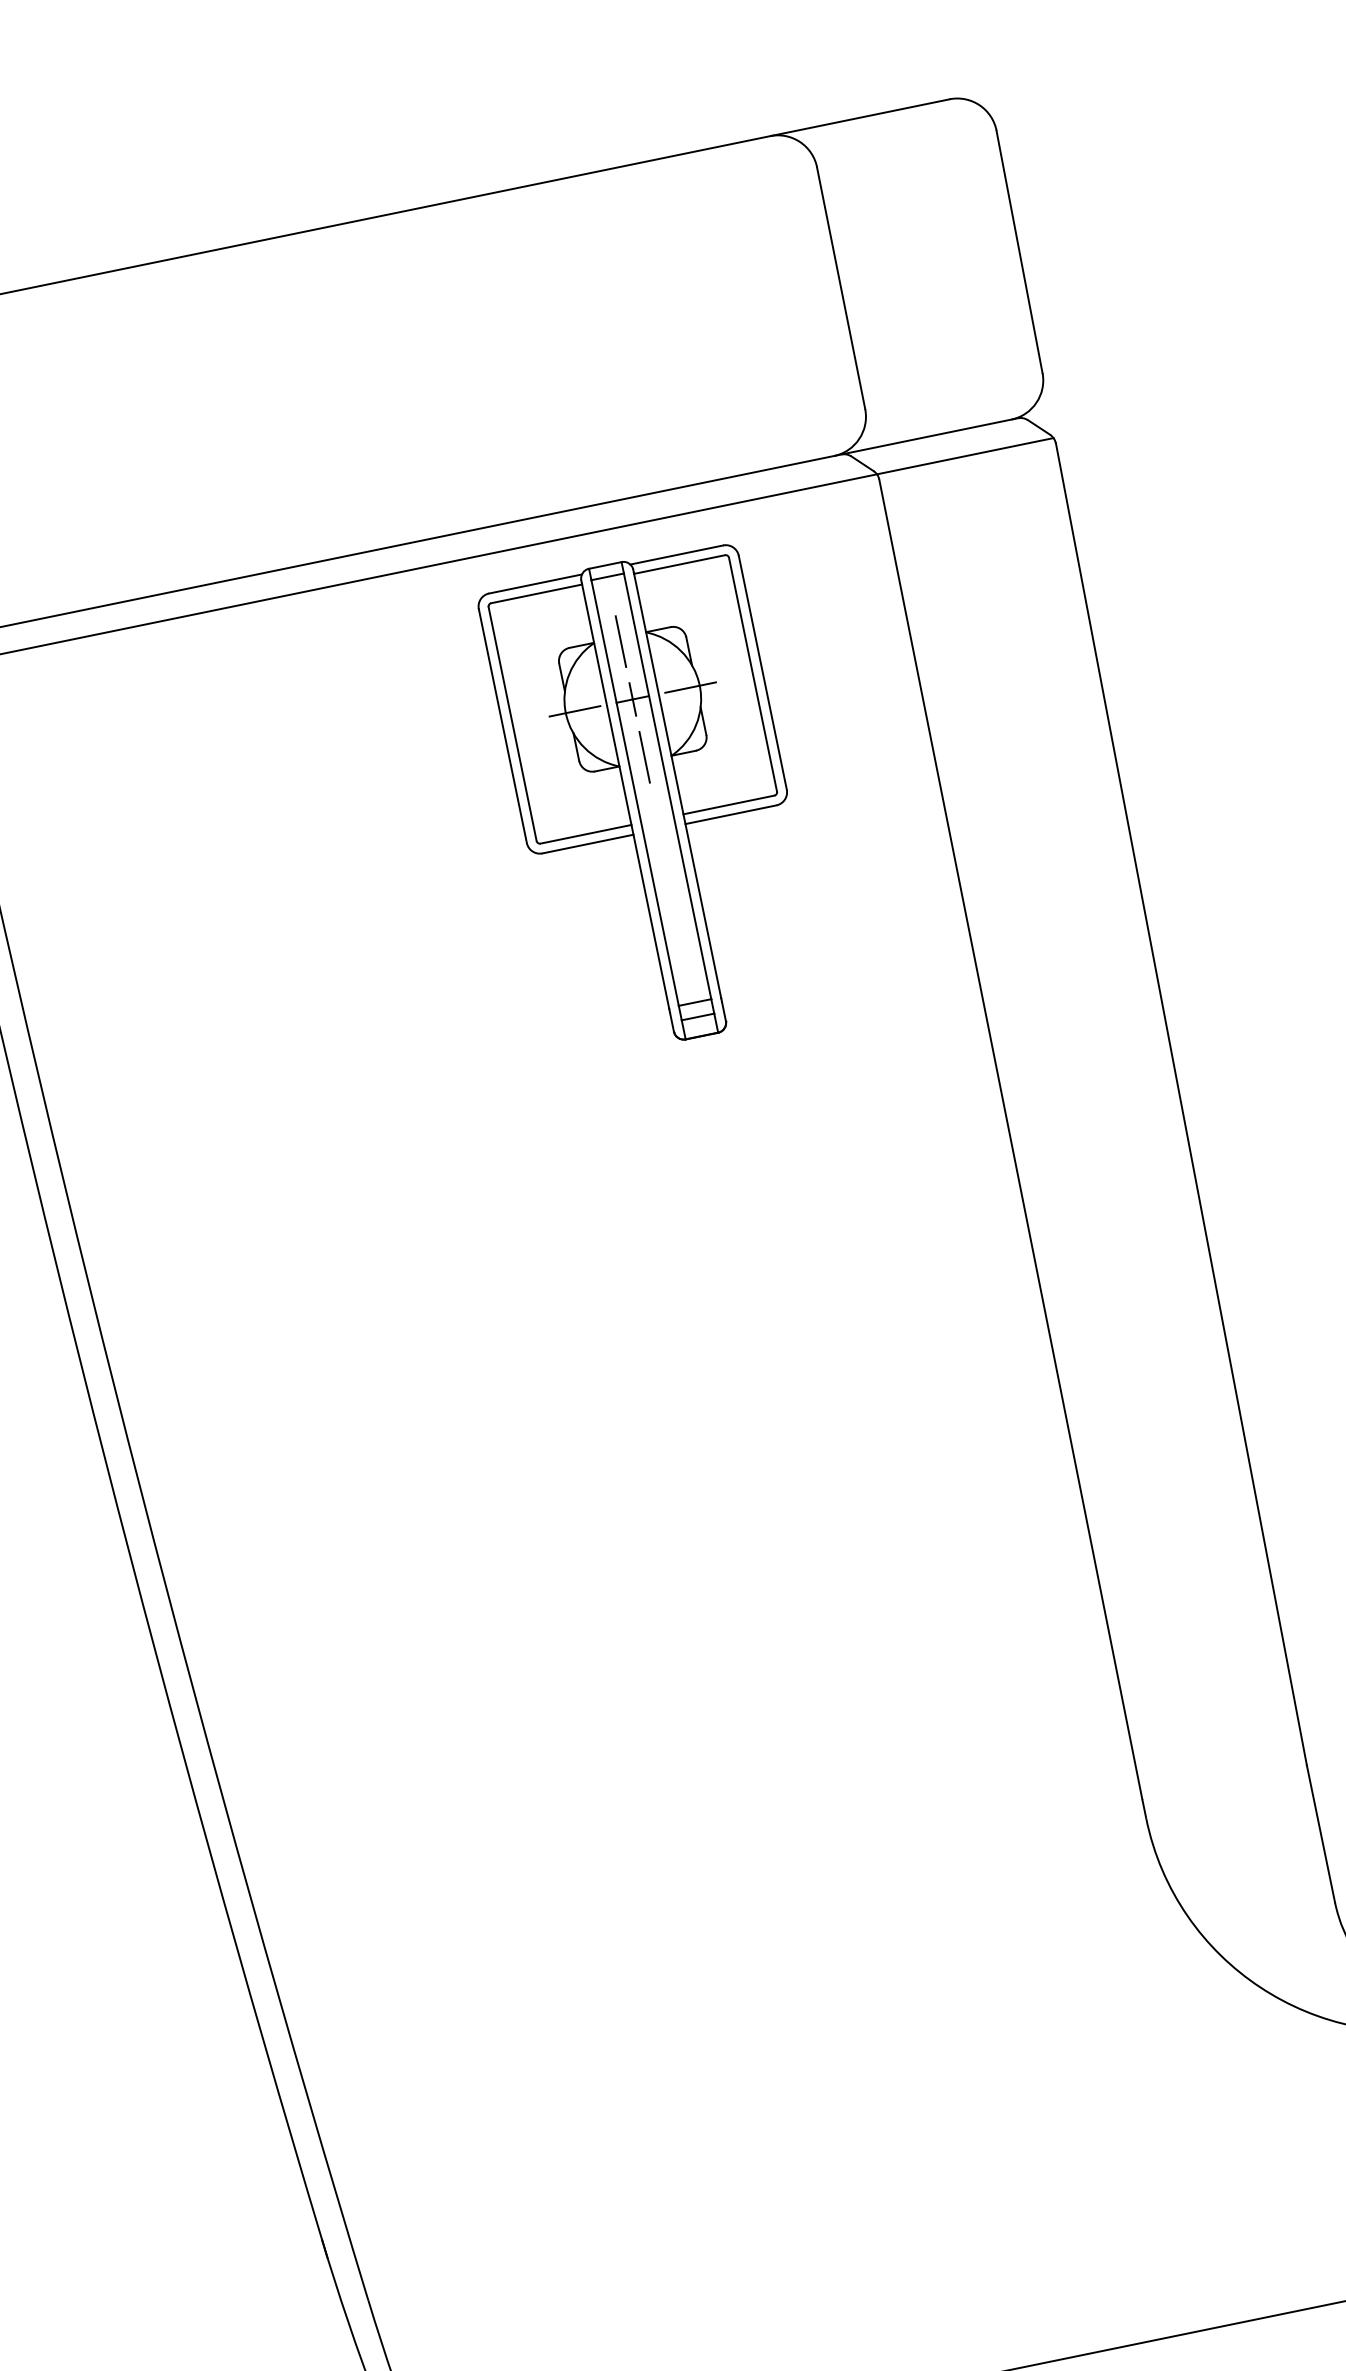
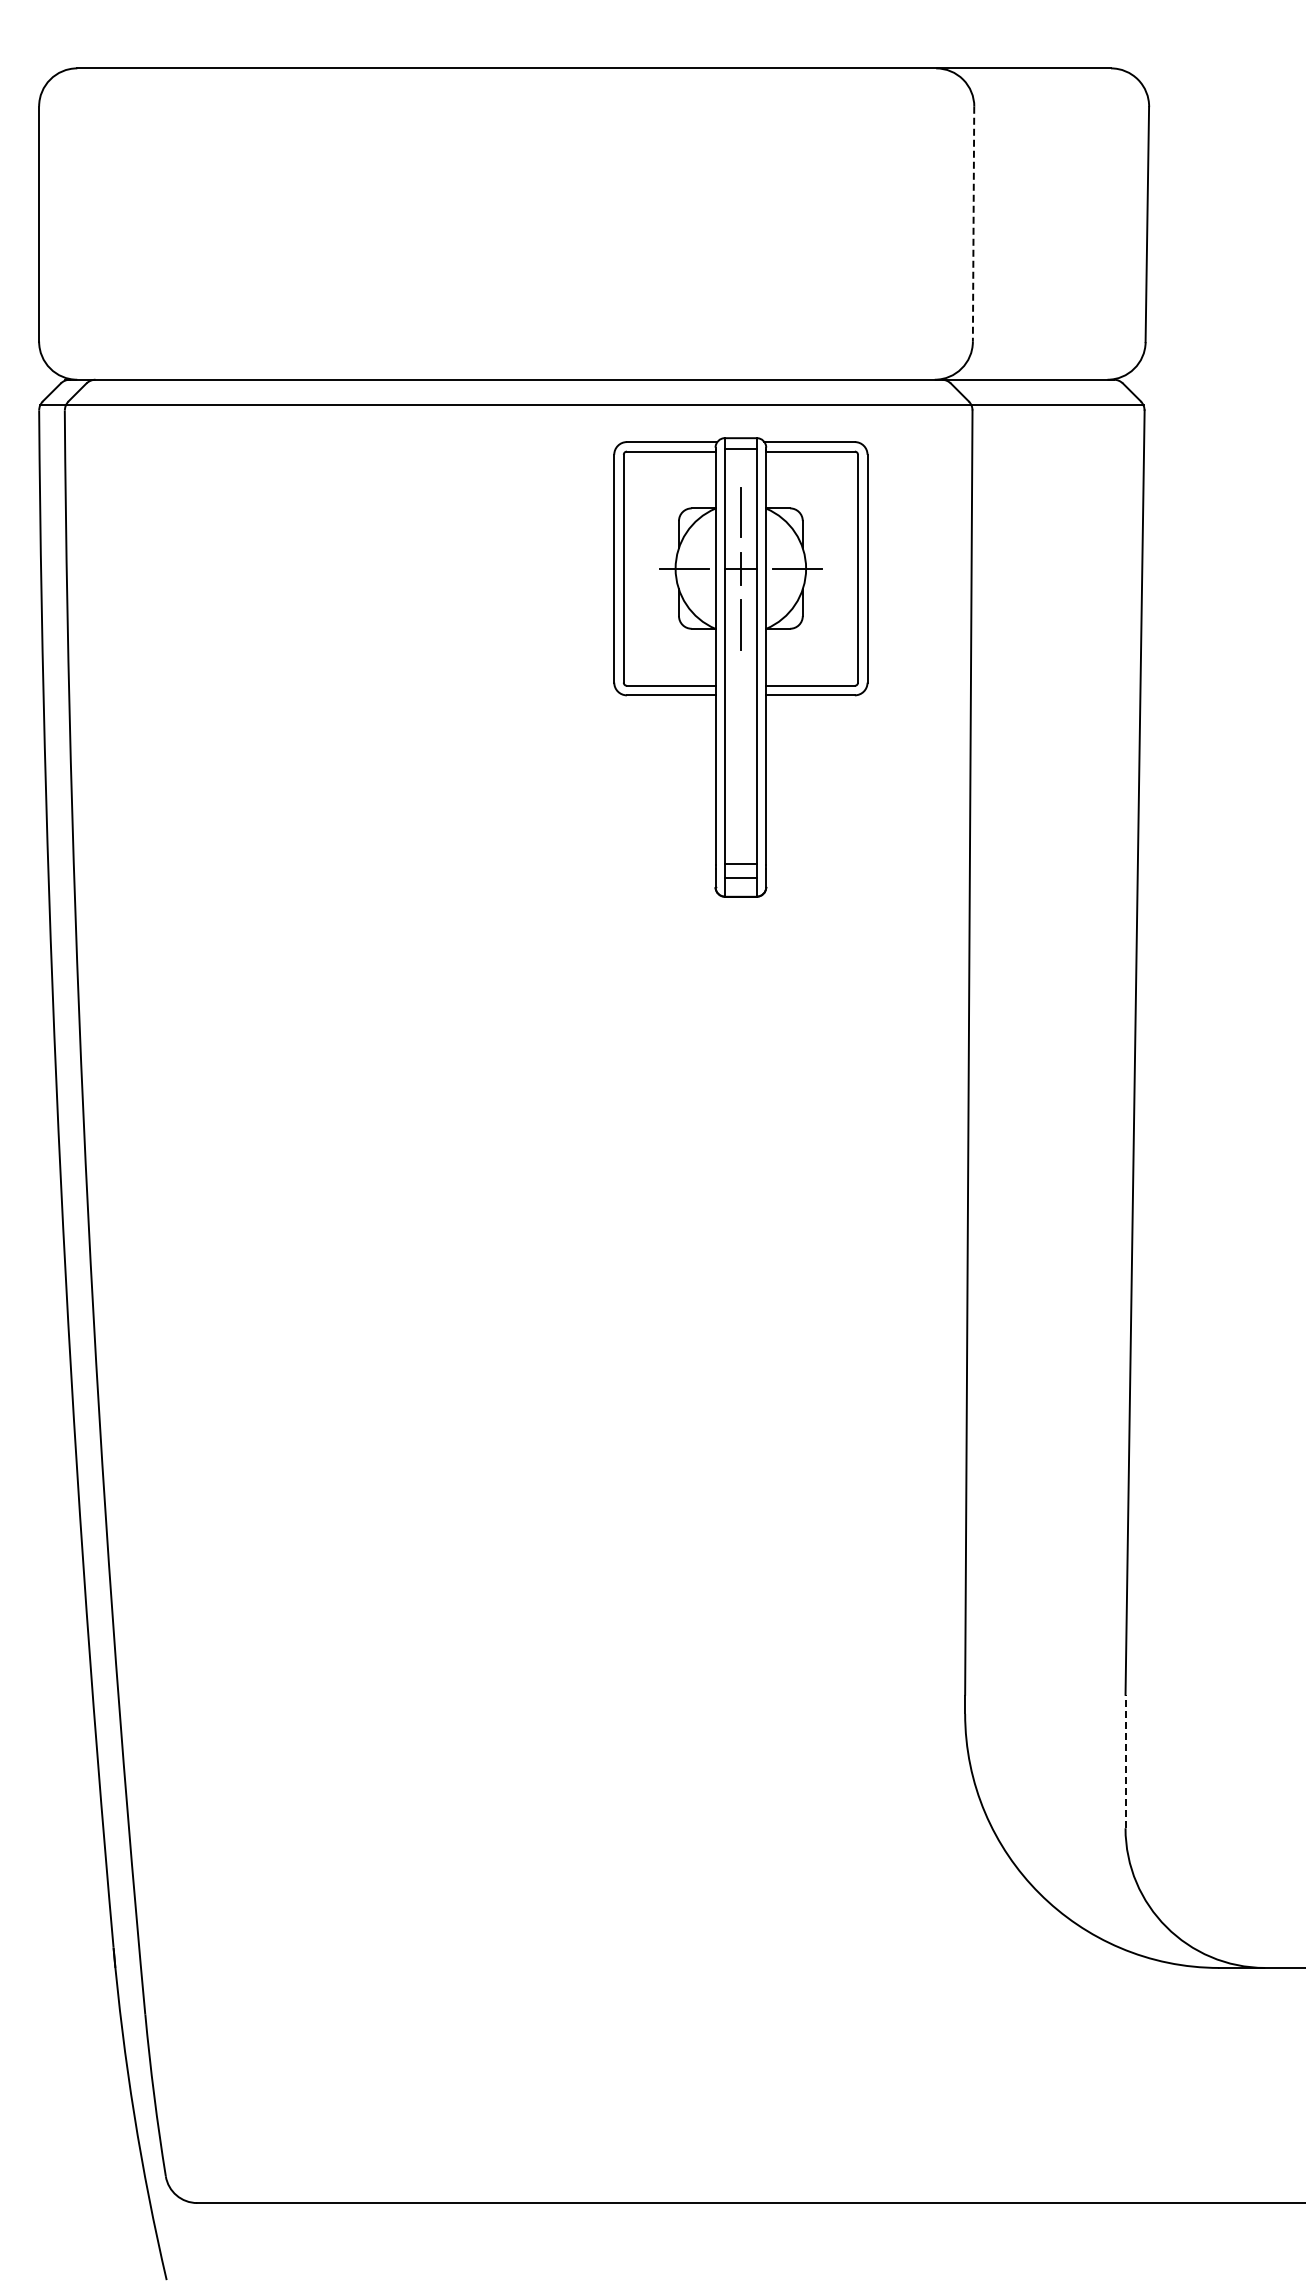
line: (841, 288) -> (973, 224), solid -> dashed
part: (653, 800) -> (740, 667), moved
line: (1320, 1833) -> (1125, 1761), solid -> dashed

